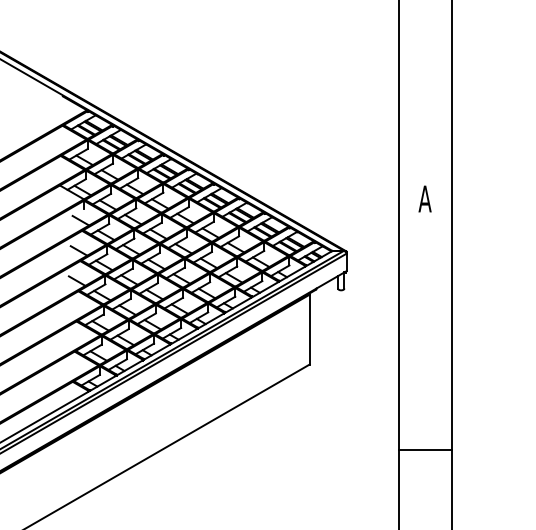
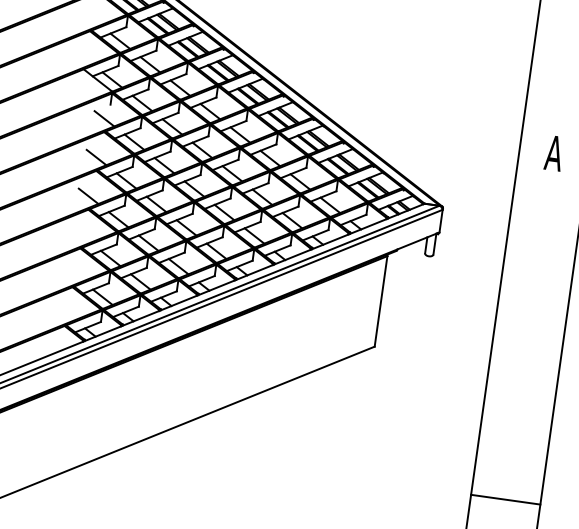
line: (424, 450) -> (504, 499), moved

